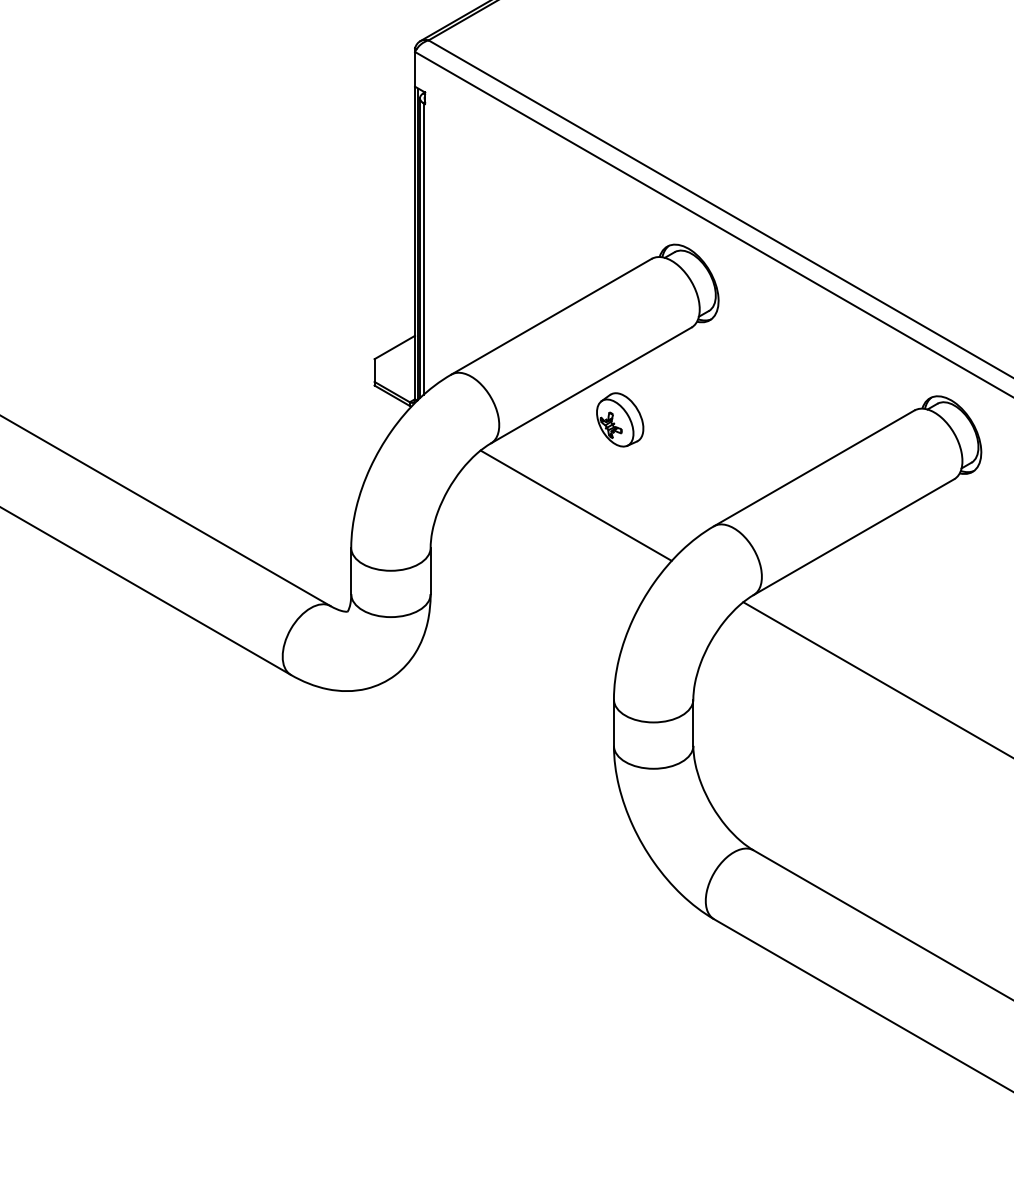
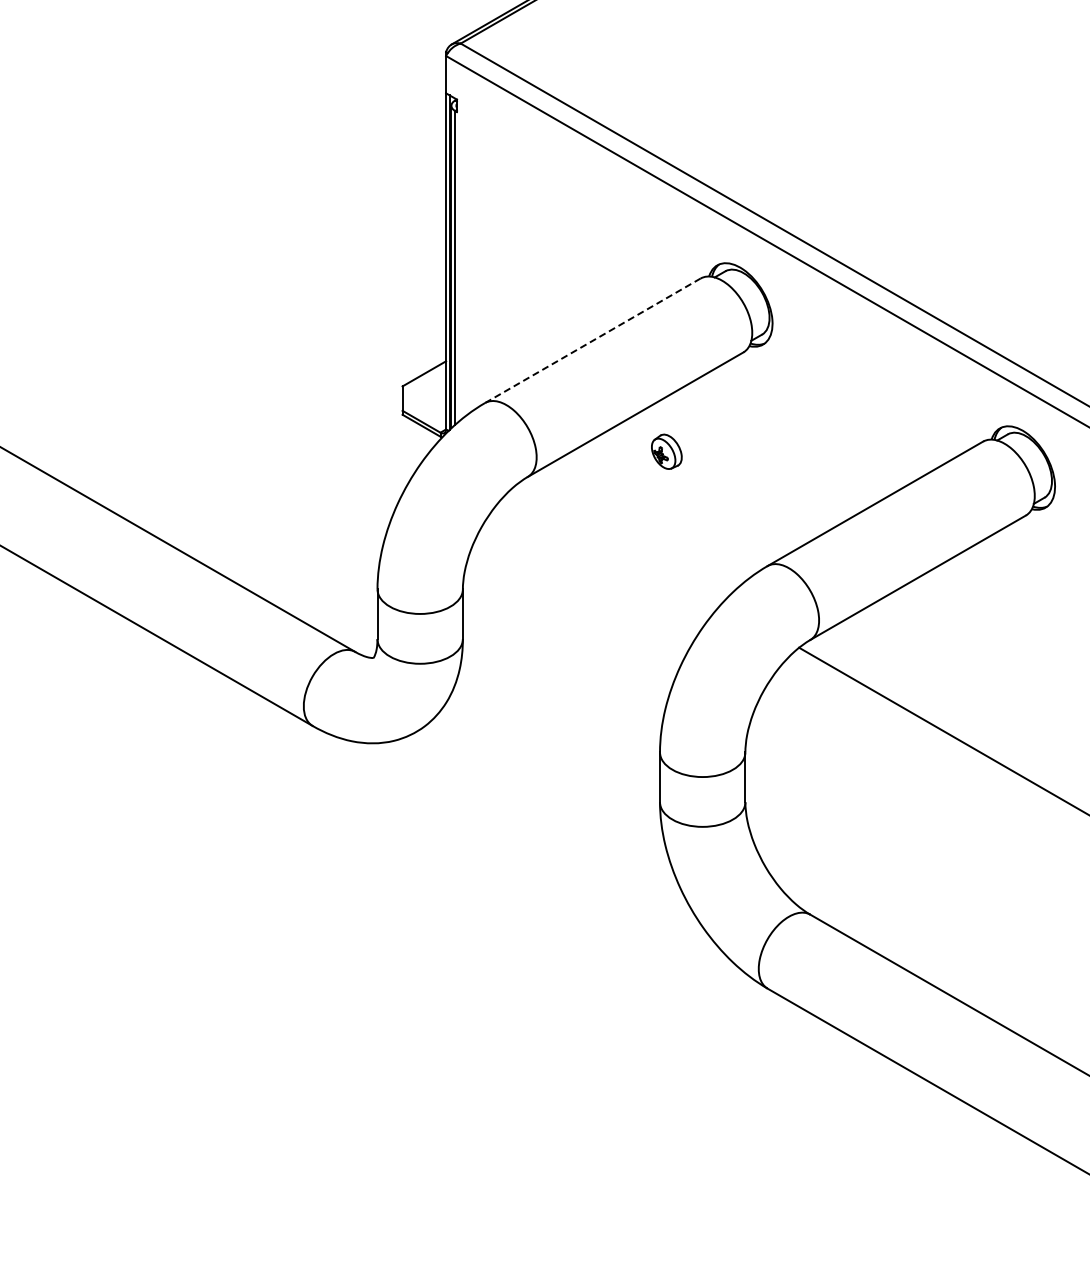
line: (552, 316) -> (593, 340), solid -> dashed
part: (619, 419) -> (666, 451), size x0.6
line: (576, 505) -> (619, 543), removed

